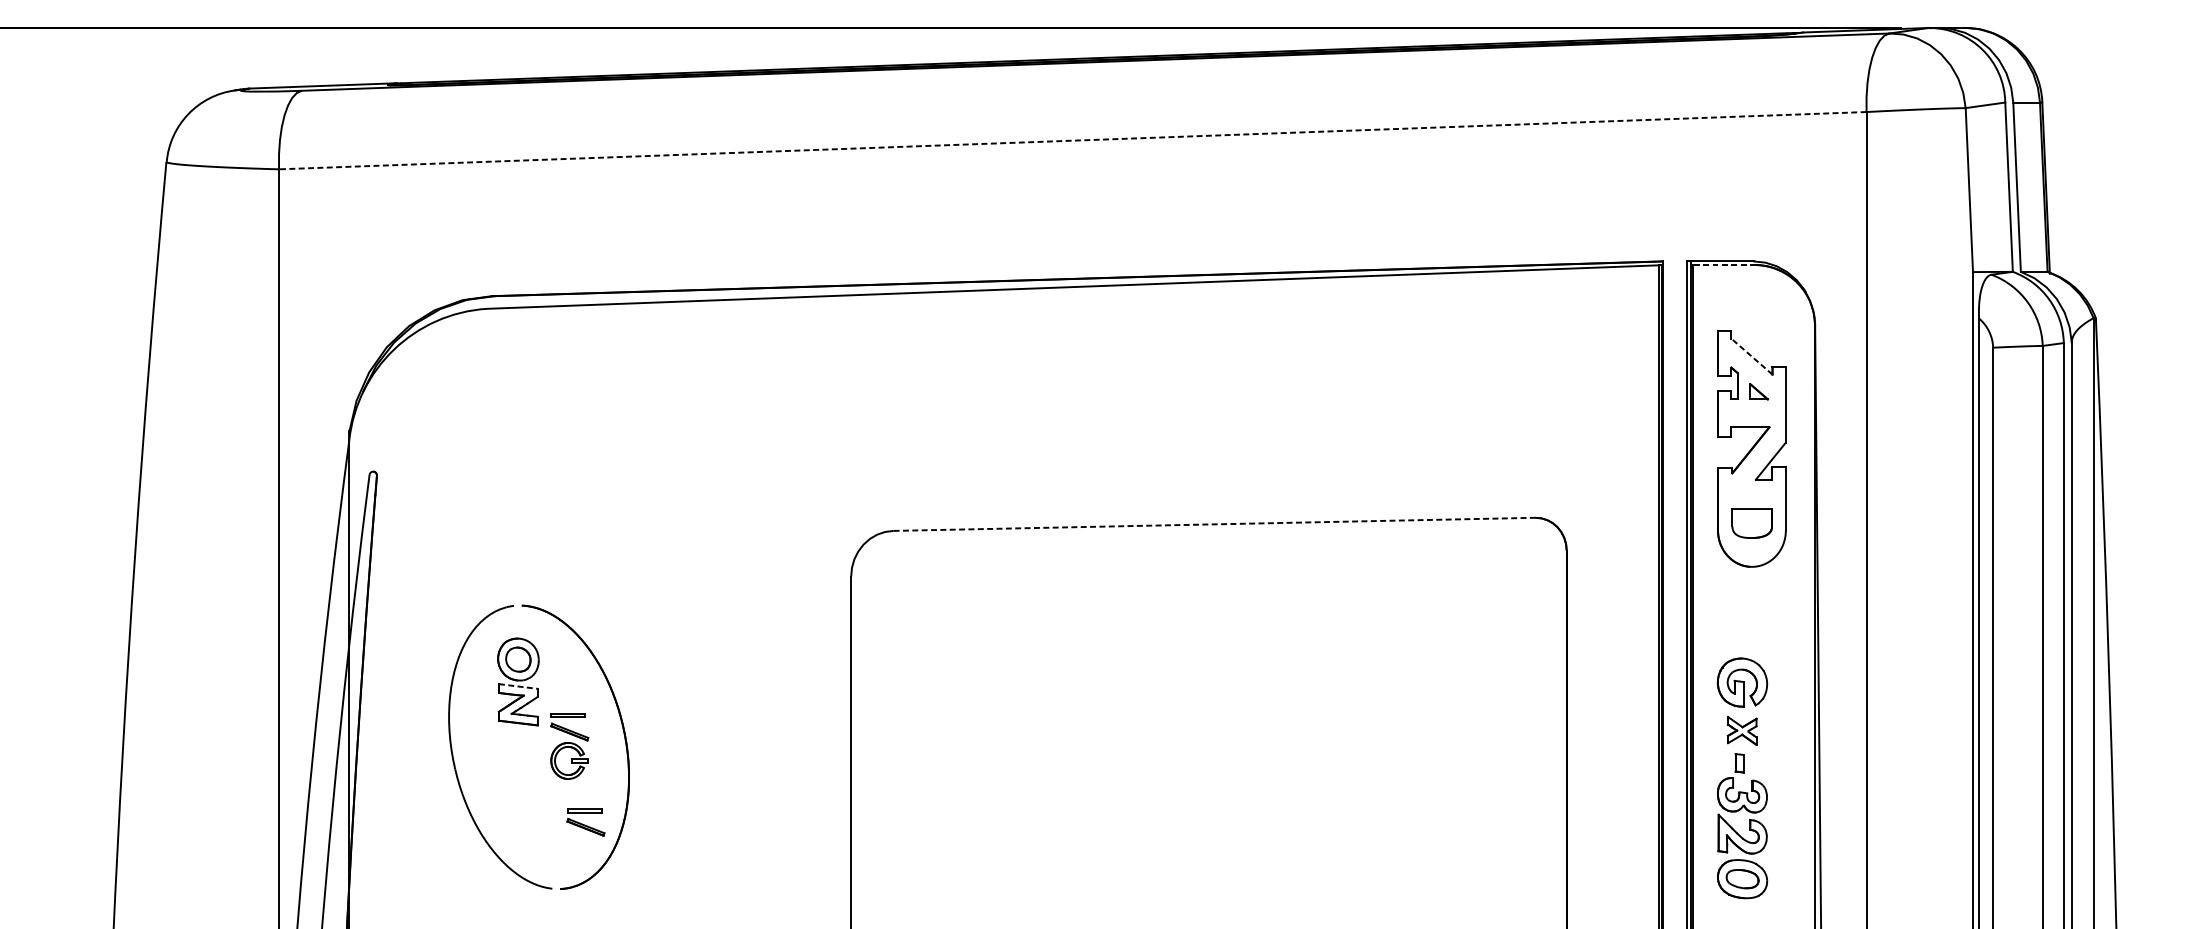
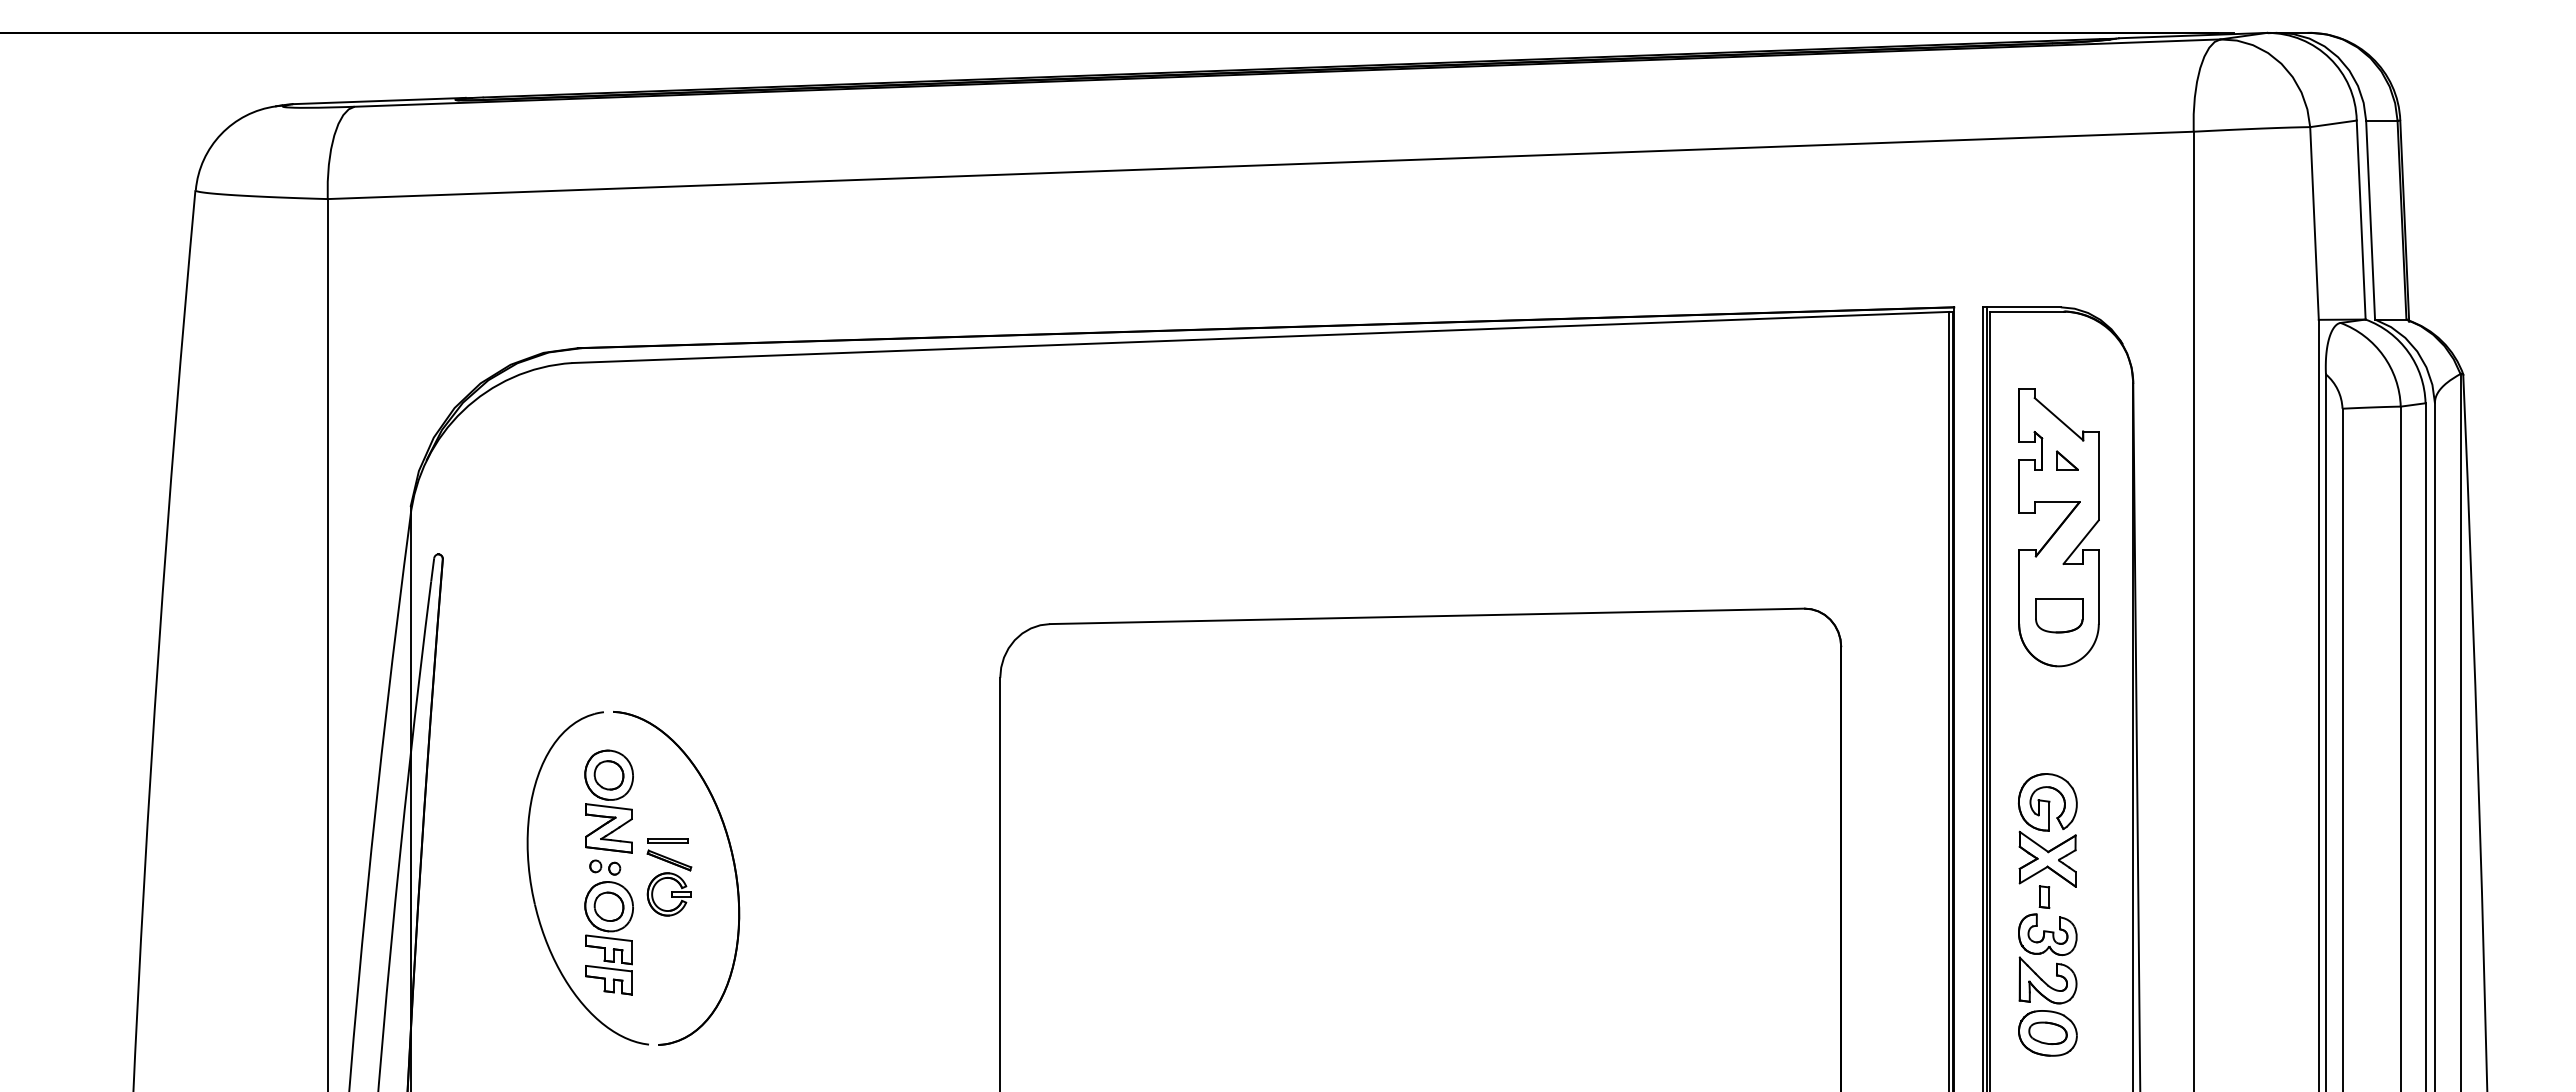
line: (1072, 140) -> (1260, 165), dashed -> solid
line: (1724, 264) -> (2026, 311), dashed -> solid
line: (1751, 356) -> (2058, 418), dashed -> solid
line: (1214, 524) -> (1427, 616), dashed -> solid
line: (518, 686) -> (609, 806), dashed -> solid
part: (1742, 730) -> (2047, 858), size x1.67
part: (517, 789) -> (608, 927), added
part: (585, 822) -> (688, 966), removed

